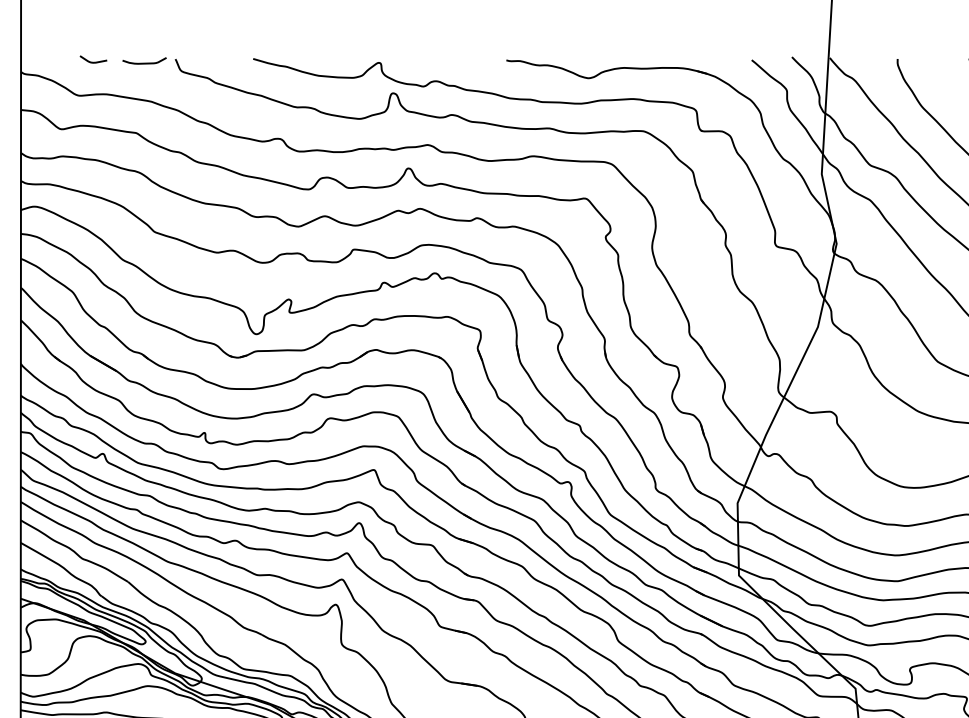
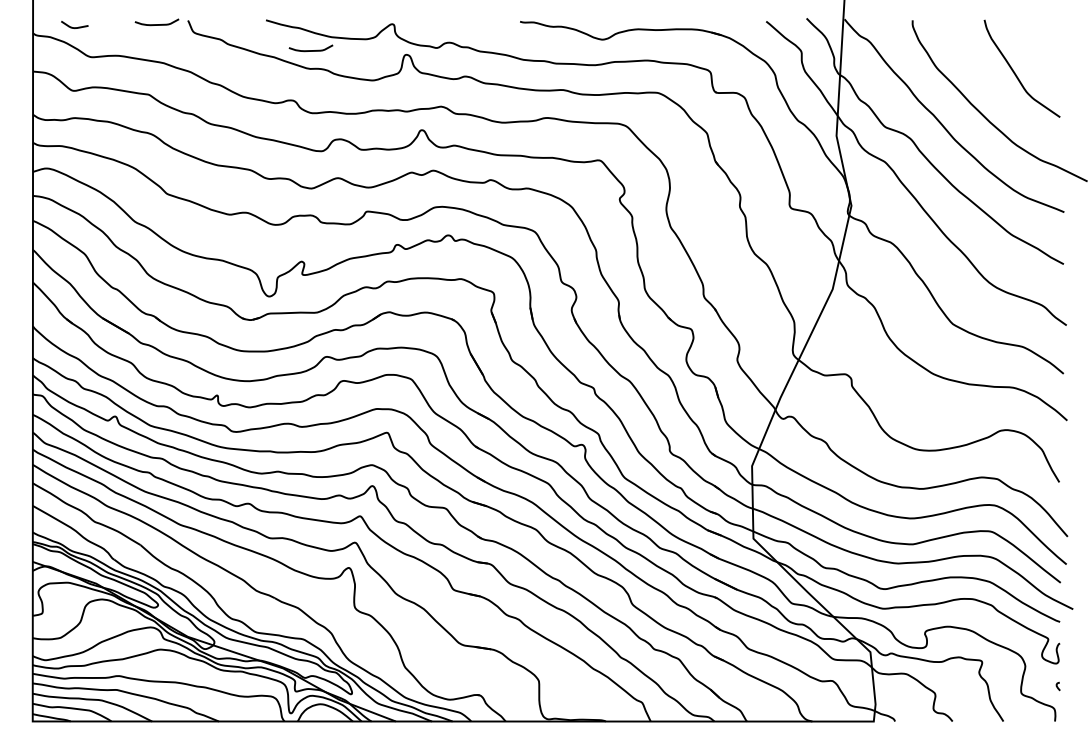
curve: (93, 62) -> (74, 27), moved
curve: (297, 89) -> (310, 50), added

